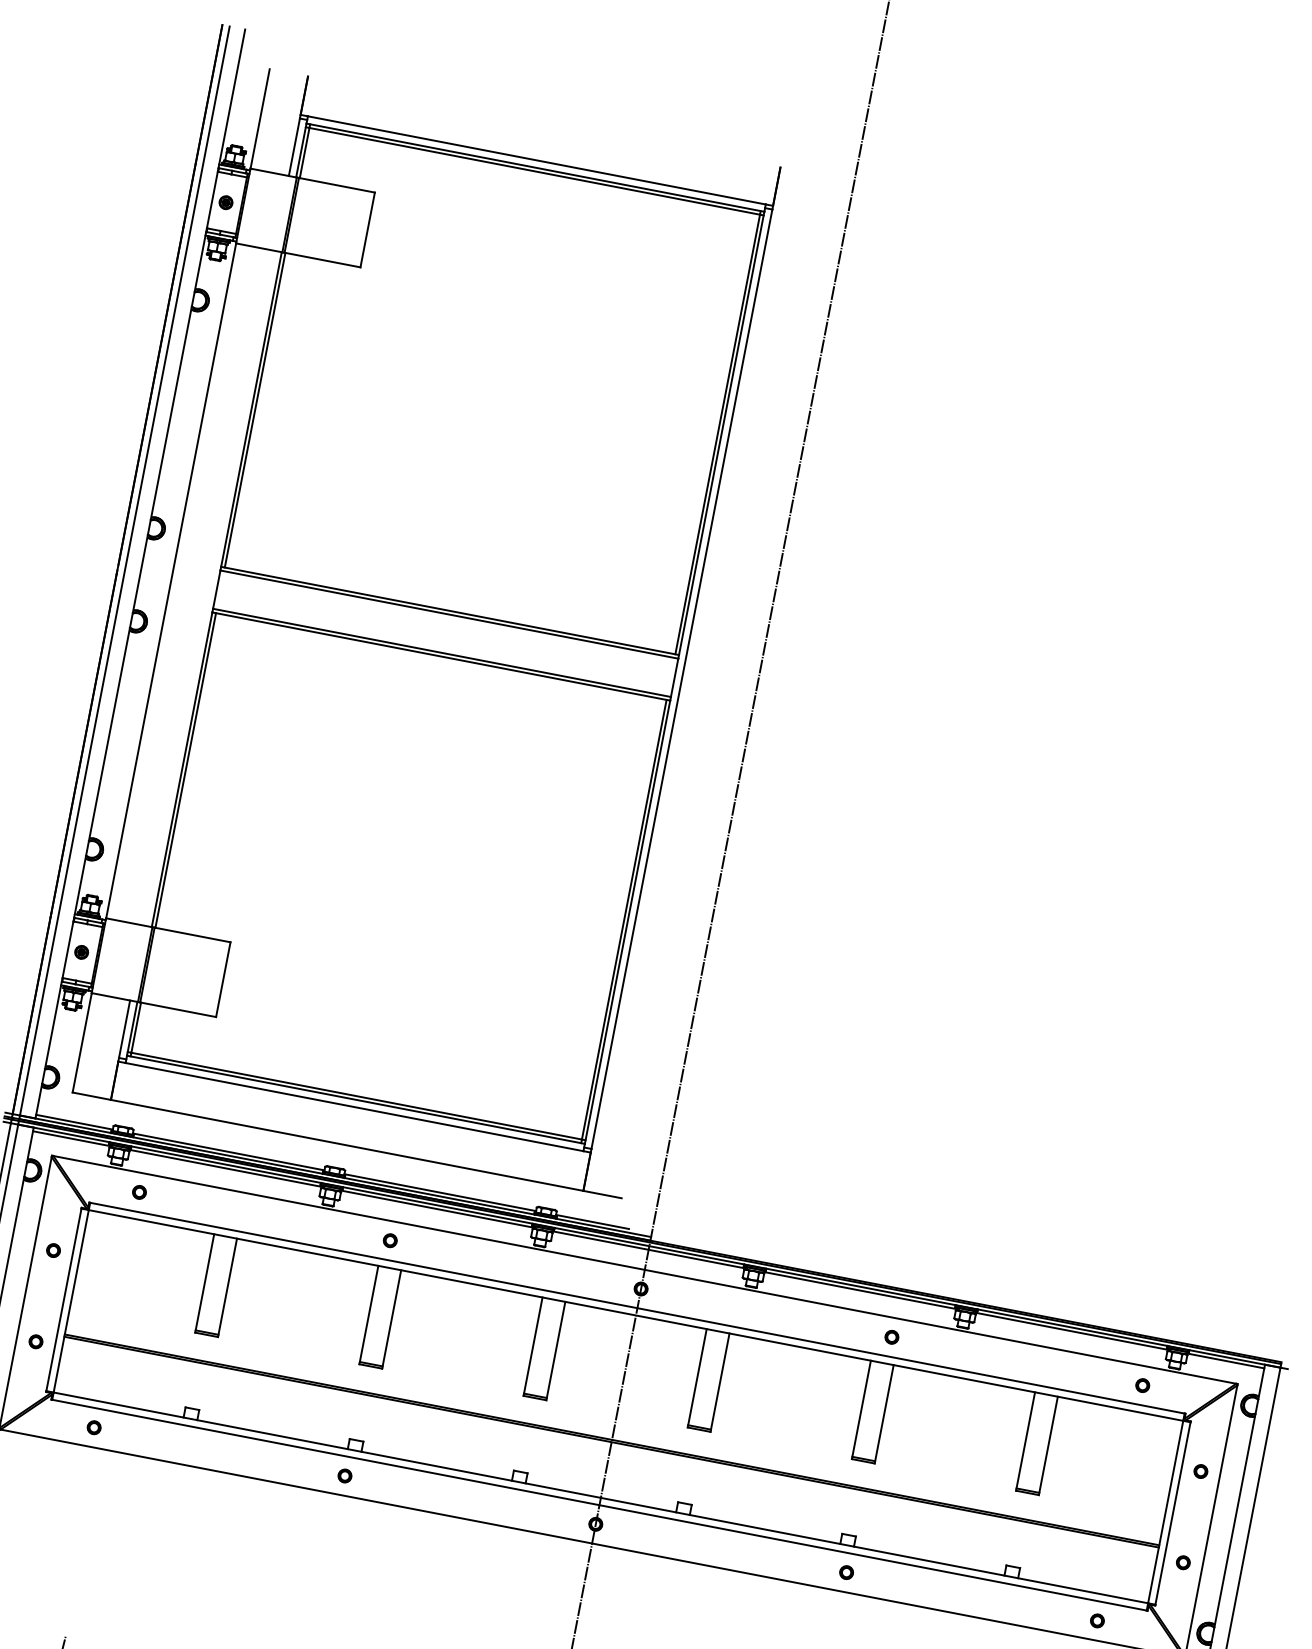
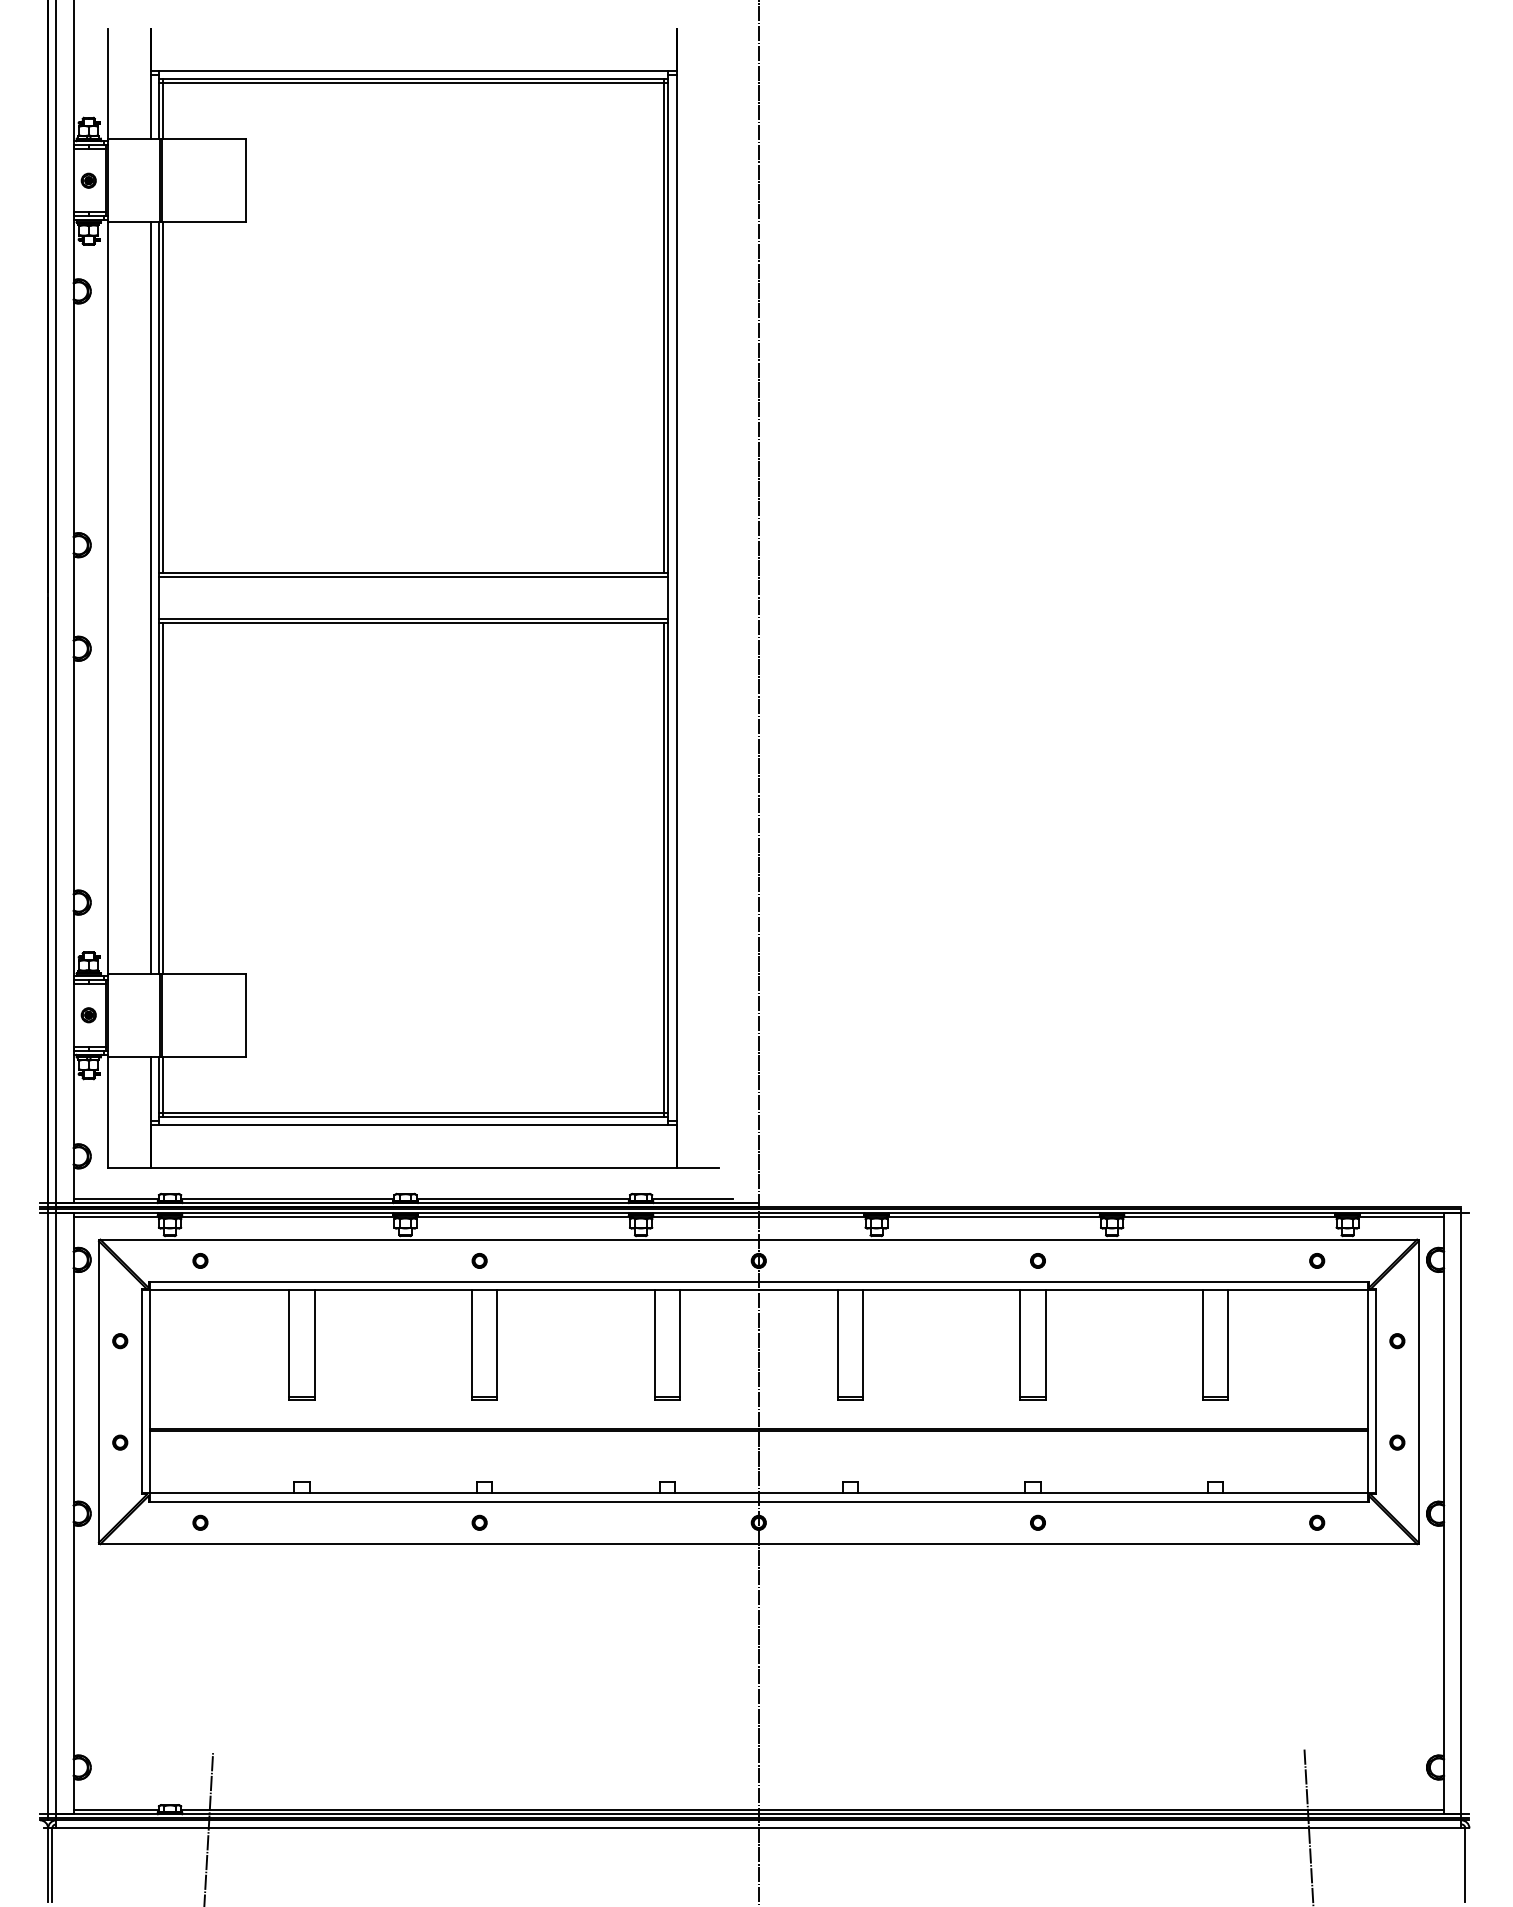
line: (209, 587) -> (150, 597), added

